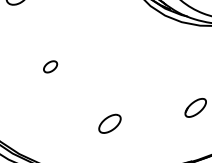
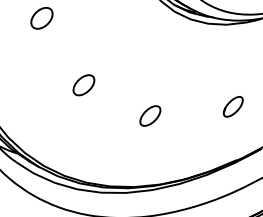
part: (50, 66) -> (83, 85), size x1.67
part: (110, 123) -> (150, 115), moved

